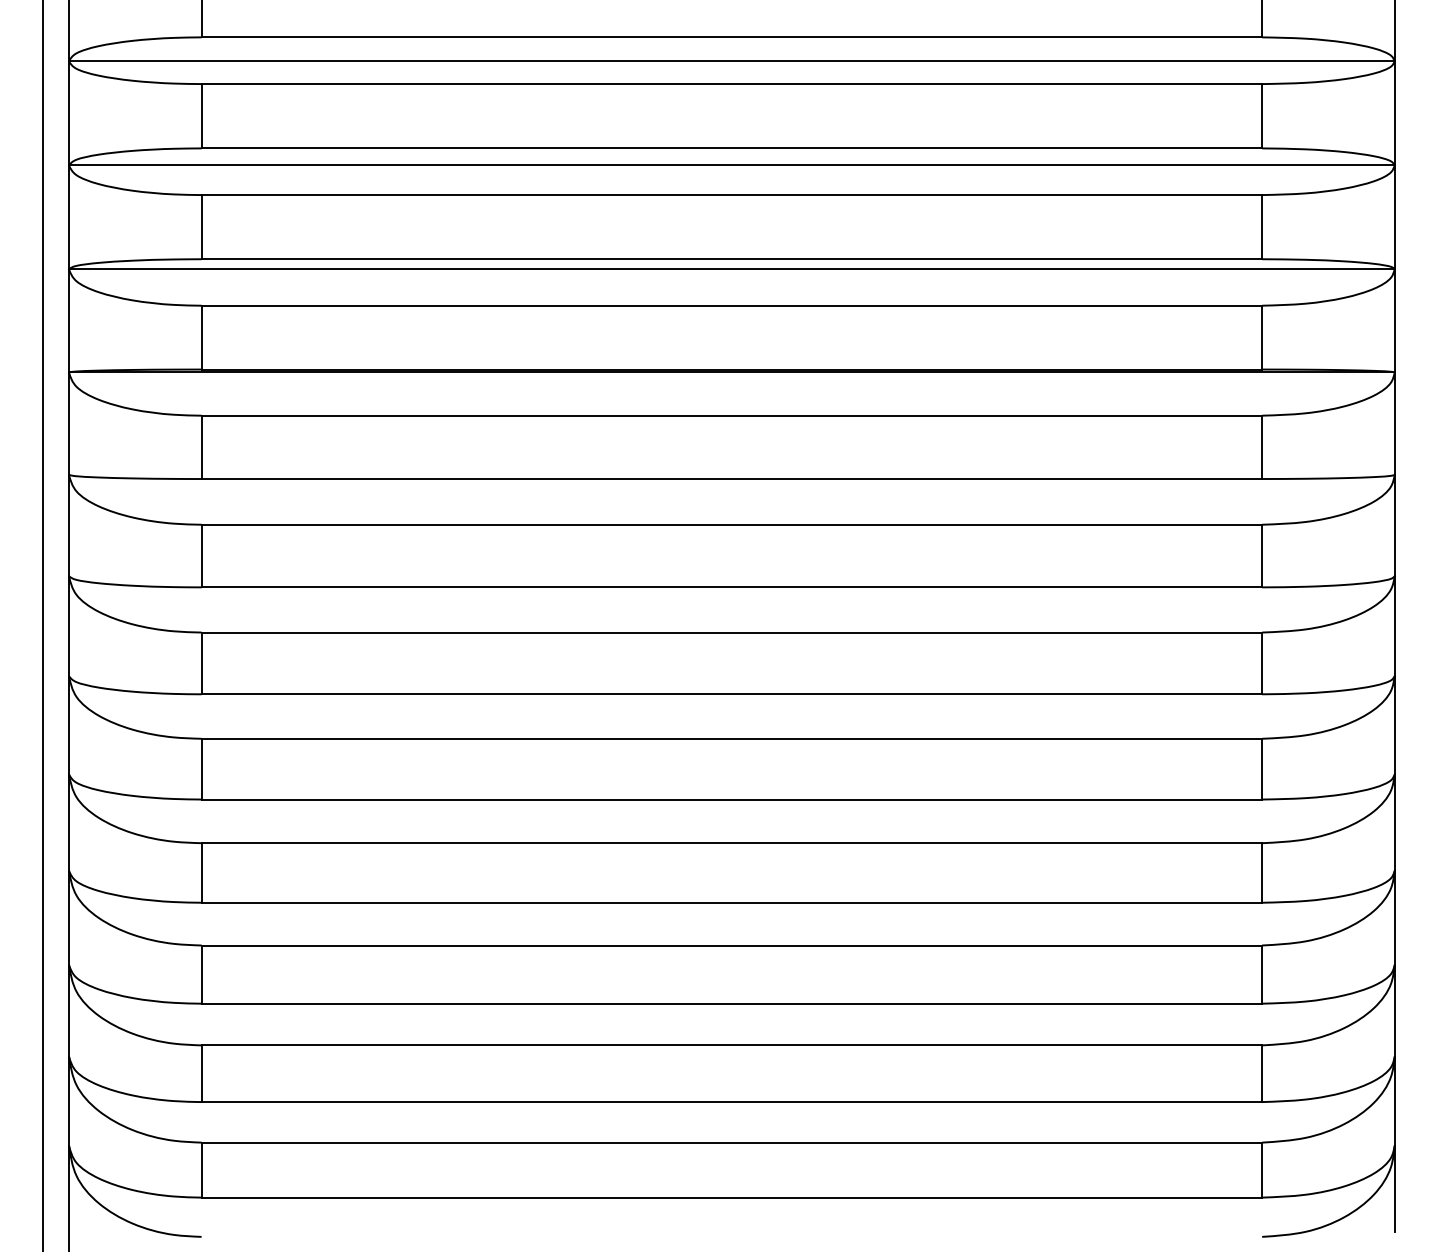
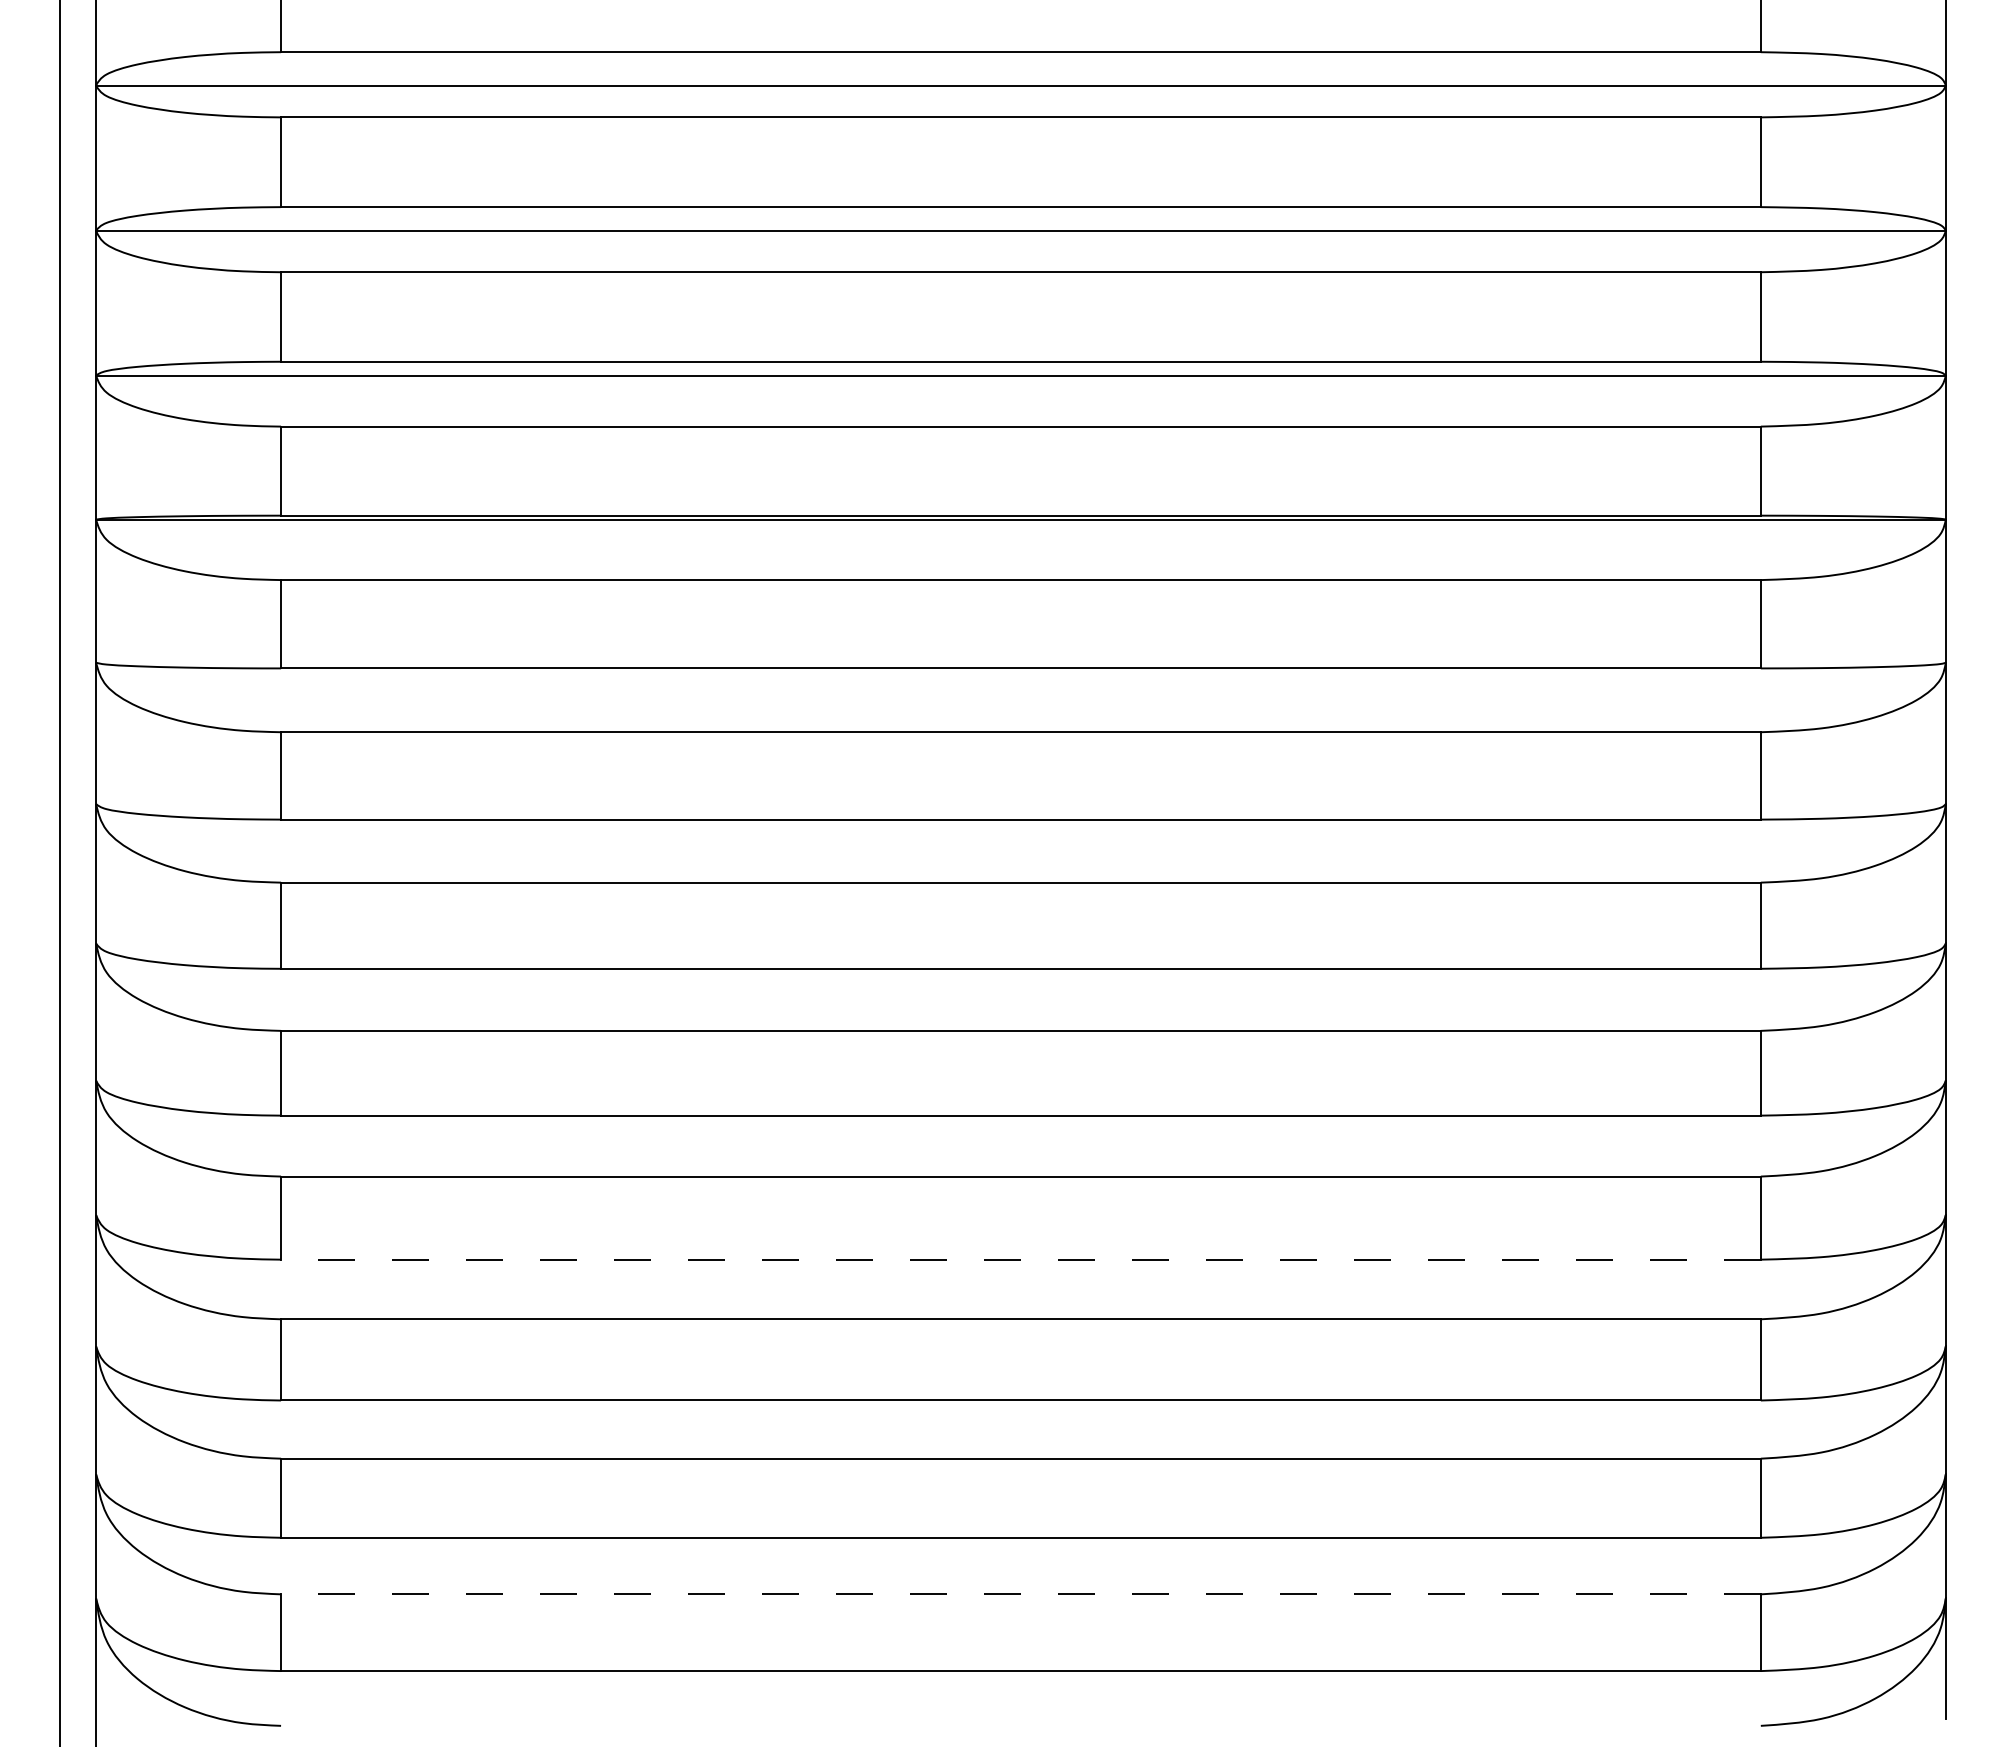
line: (731, 902) -> (1020, 1259), solid -> dashed
line: (731, 1142) -> (1020, 1594), solid -> dashed

